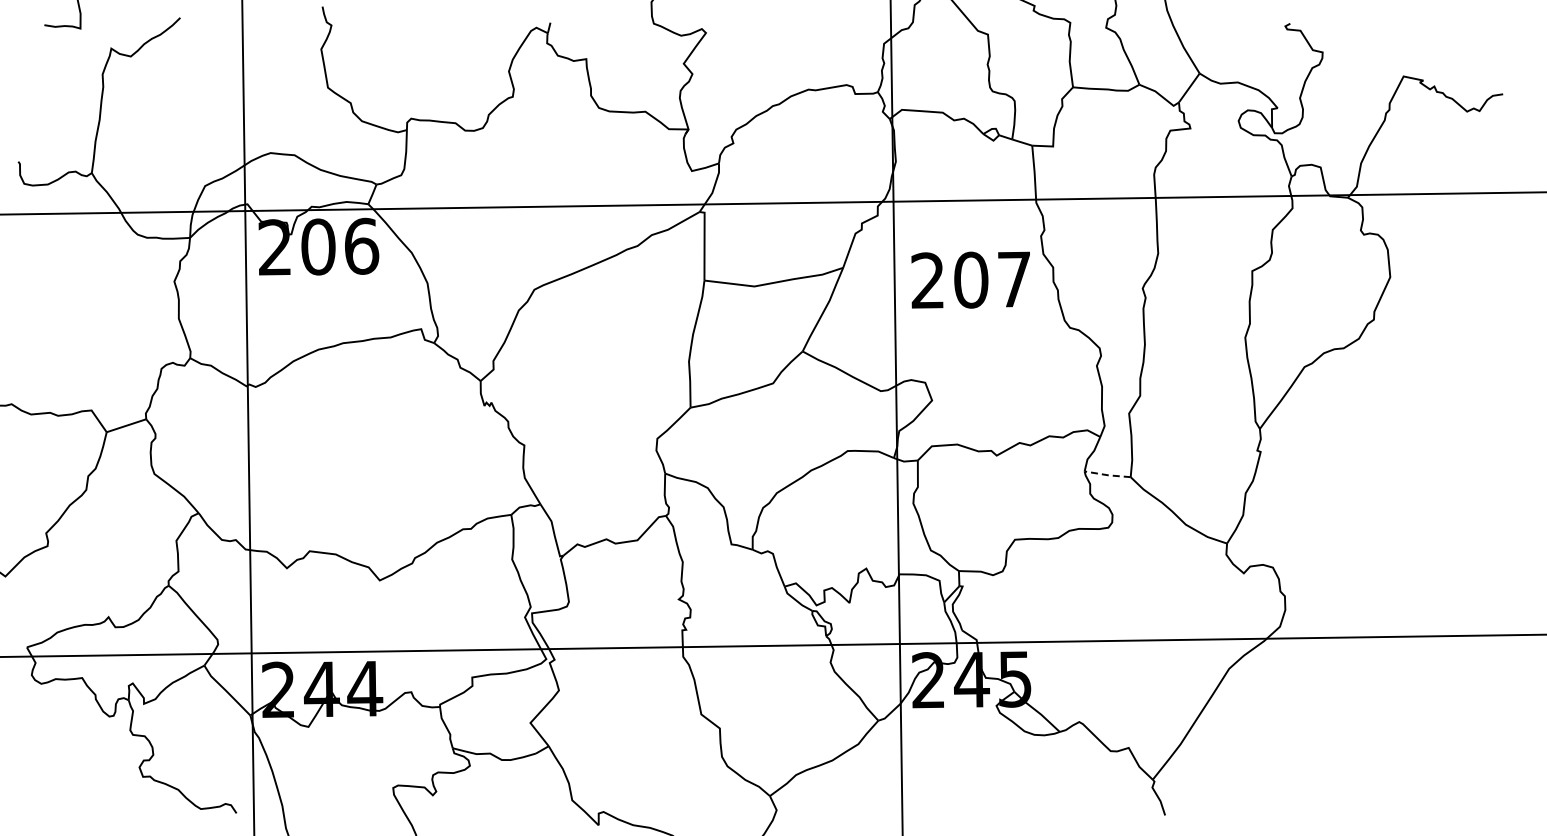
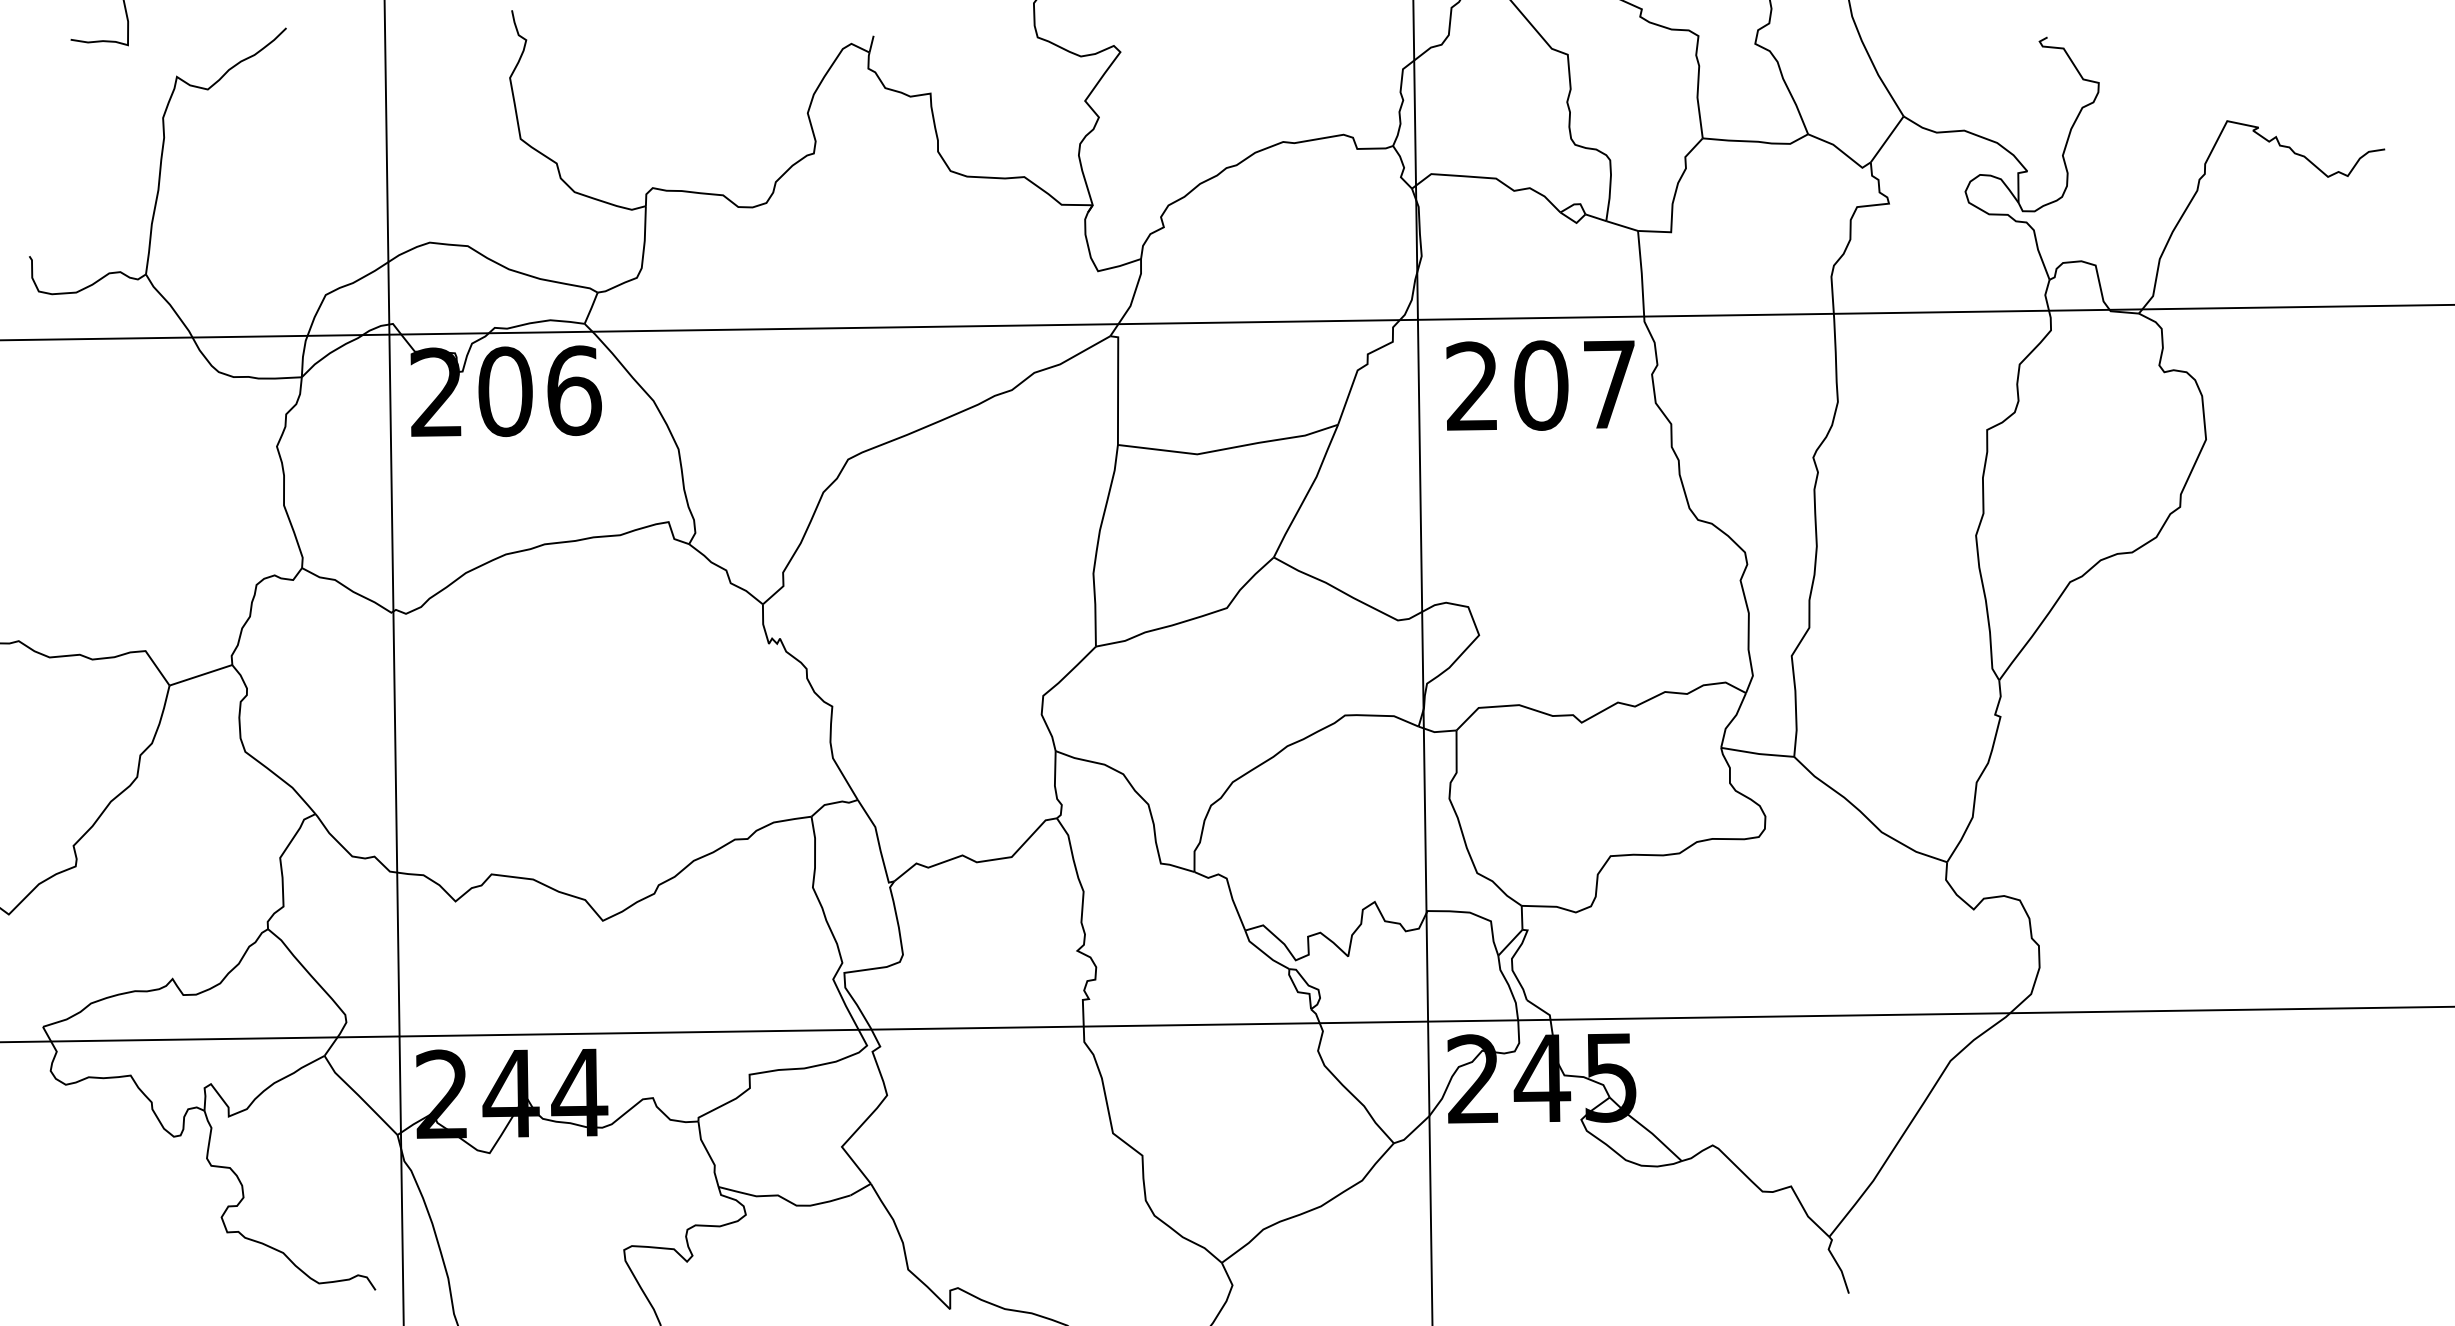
text: (970, 279) -> (1540, 384), moved
line: (1107, 475) -> (1757, 754), dashed -> solid

